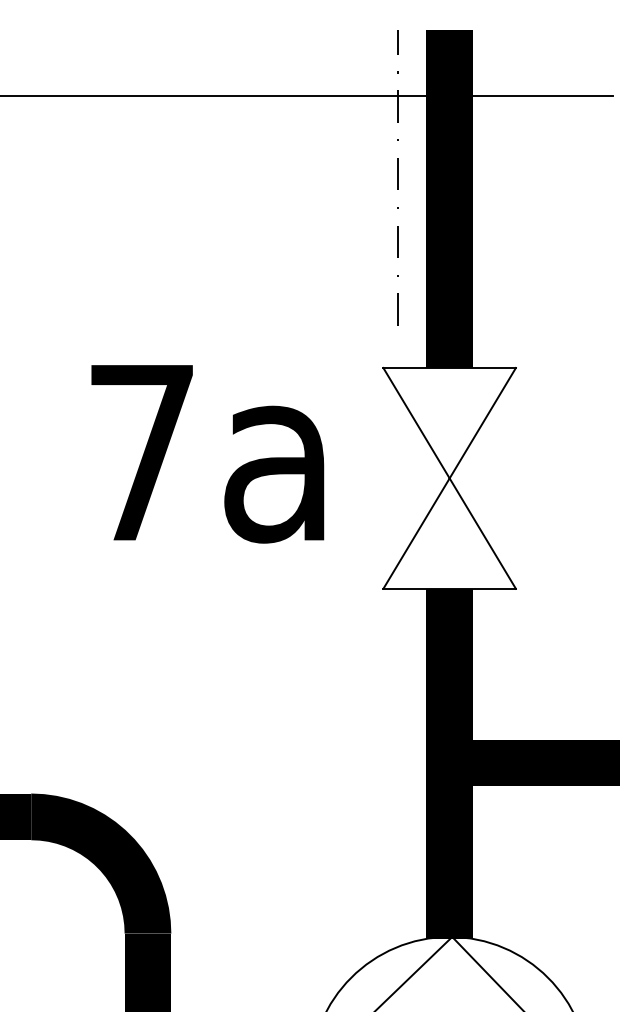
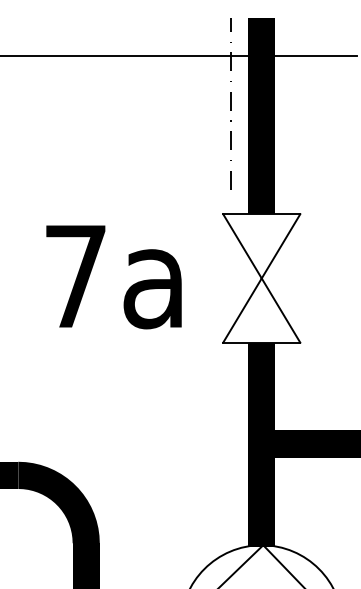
text: (206, 454) -> (113, 277), moved

